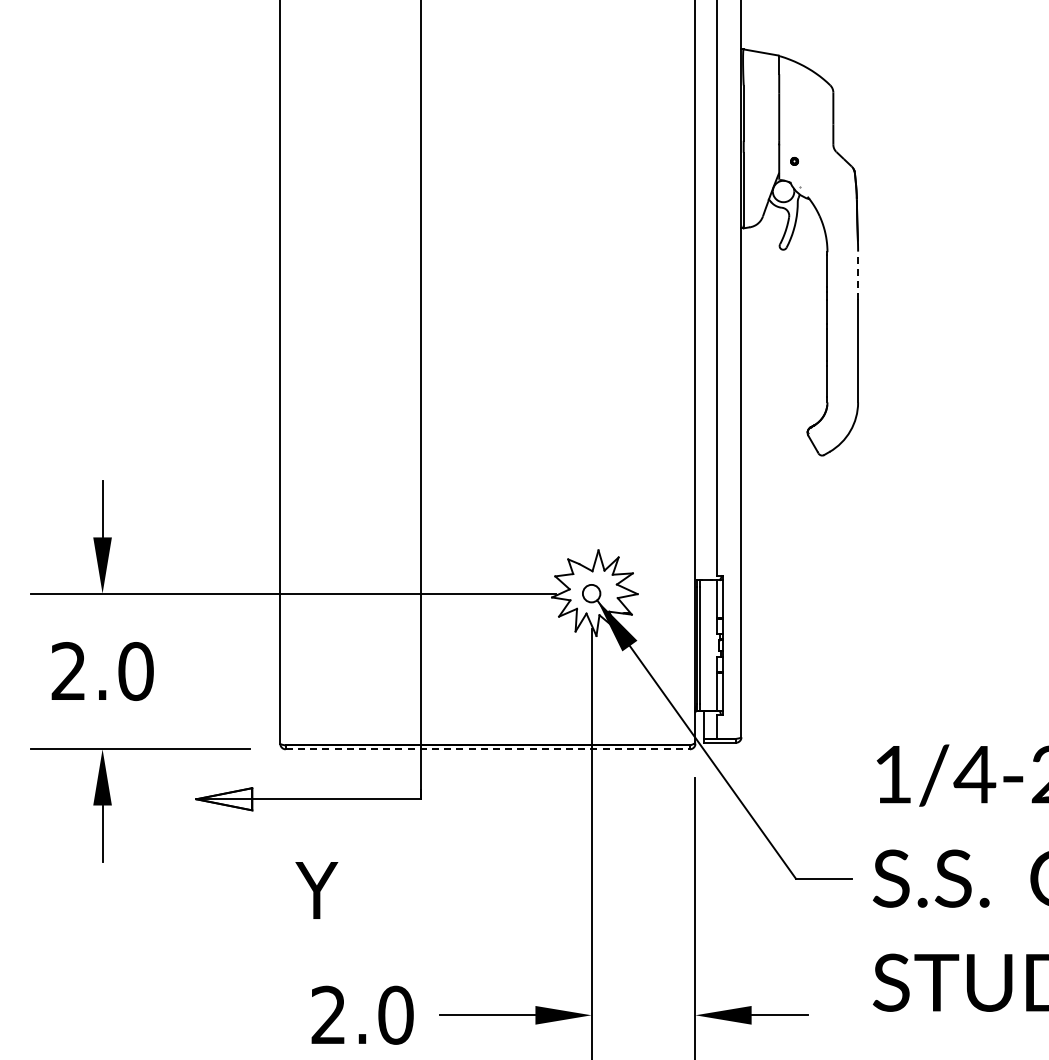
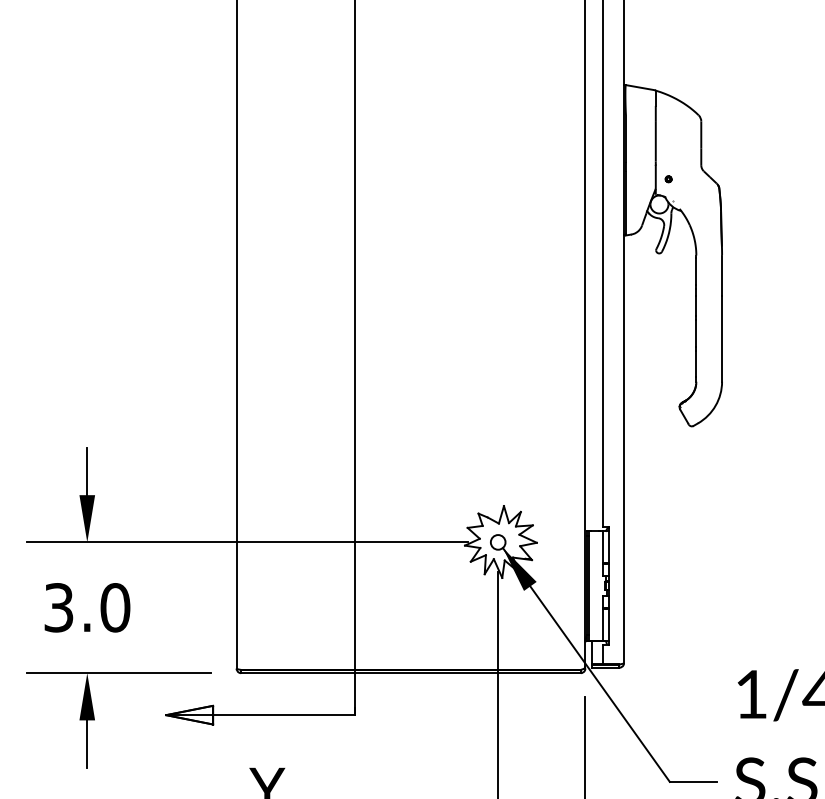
line: (858, 275) -> (722, 275), dashed -> solid
text: (68, 671) -> (58, 607), 2.0 -> 3.0
line: (488, 749) -> (411, 673), dashed -> solid

